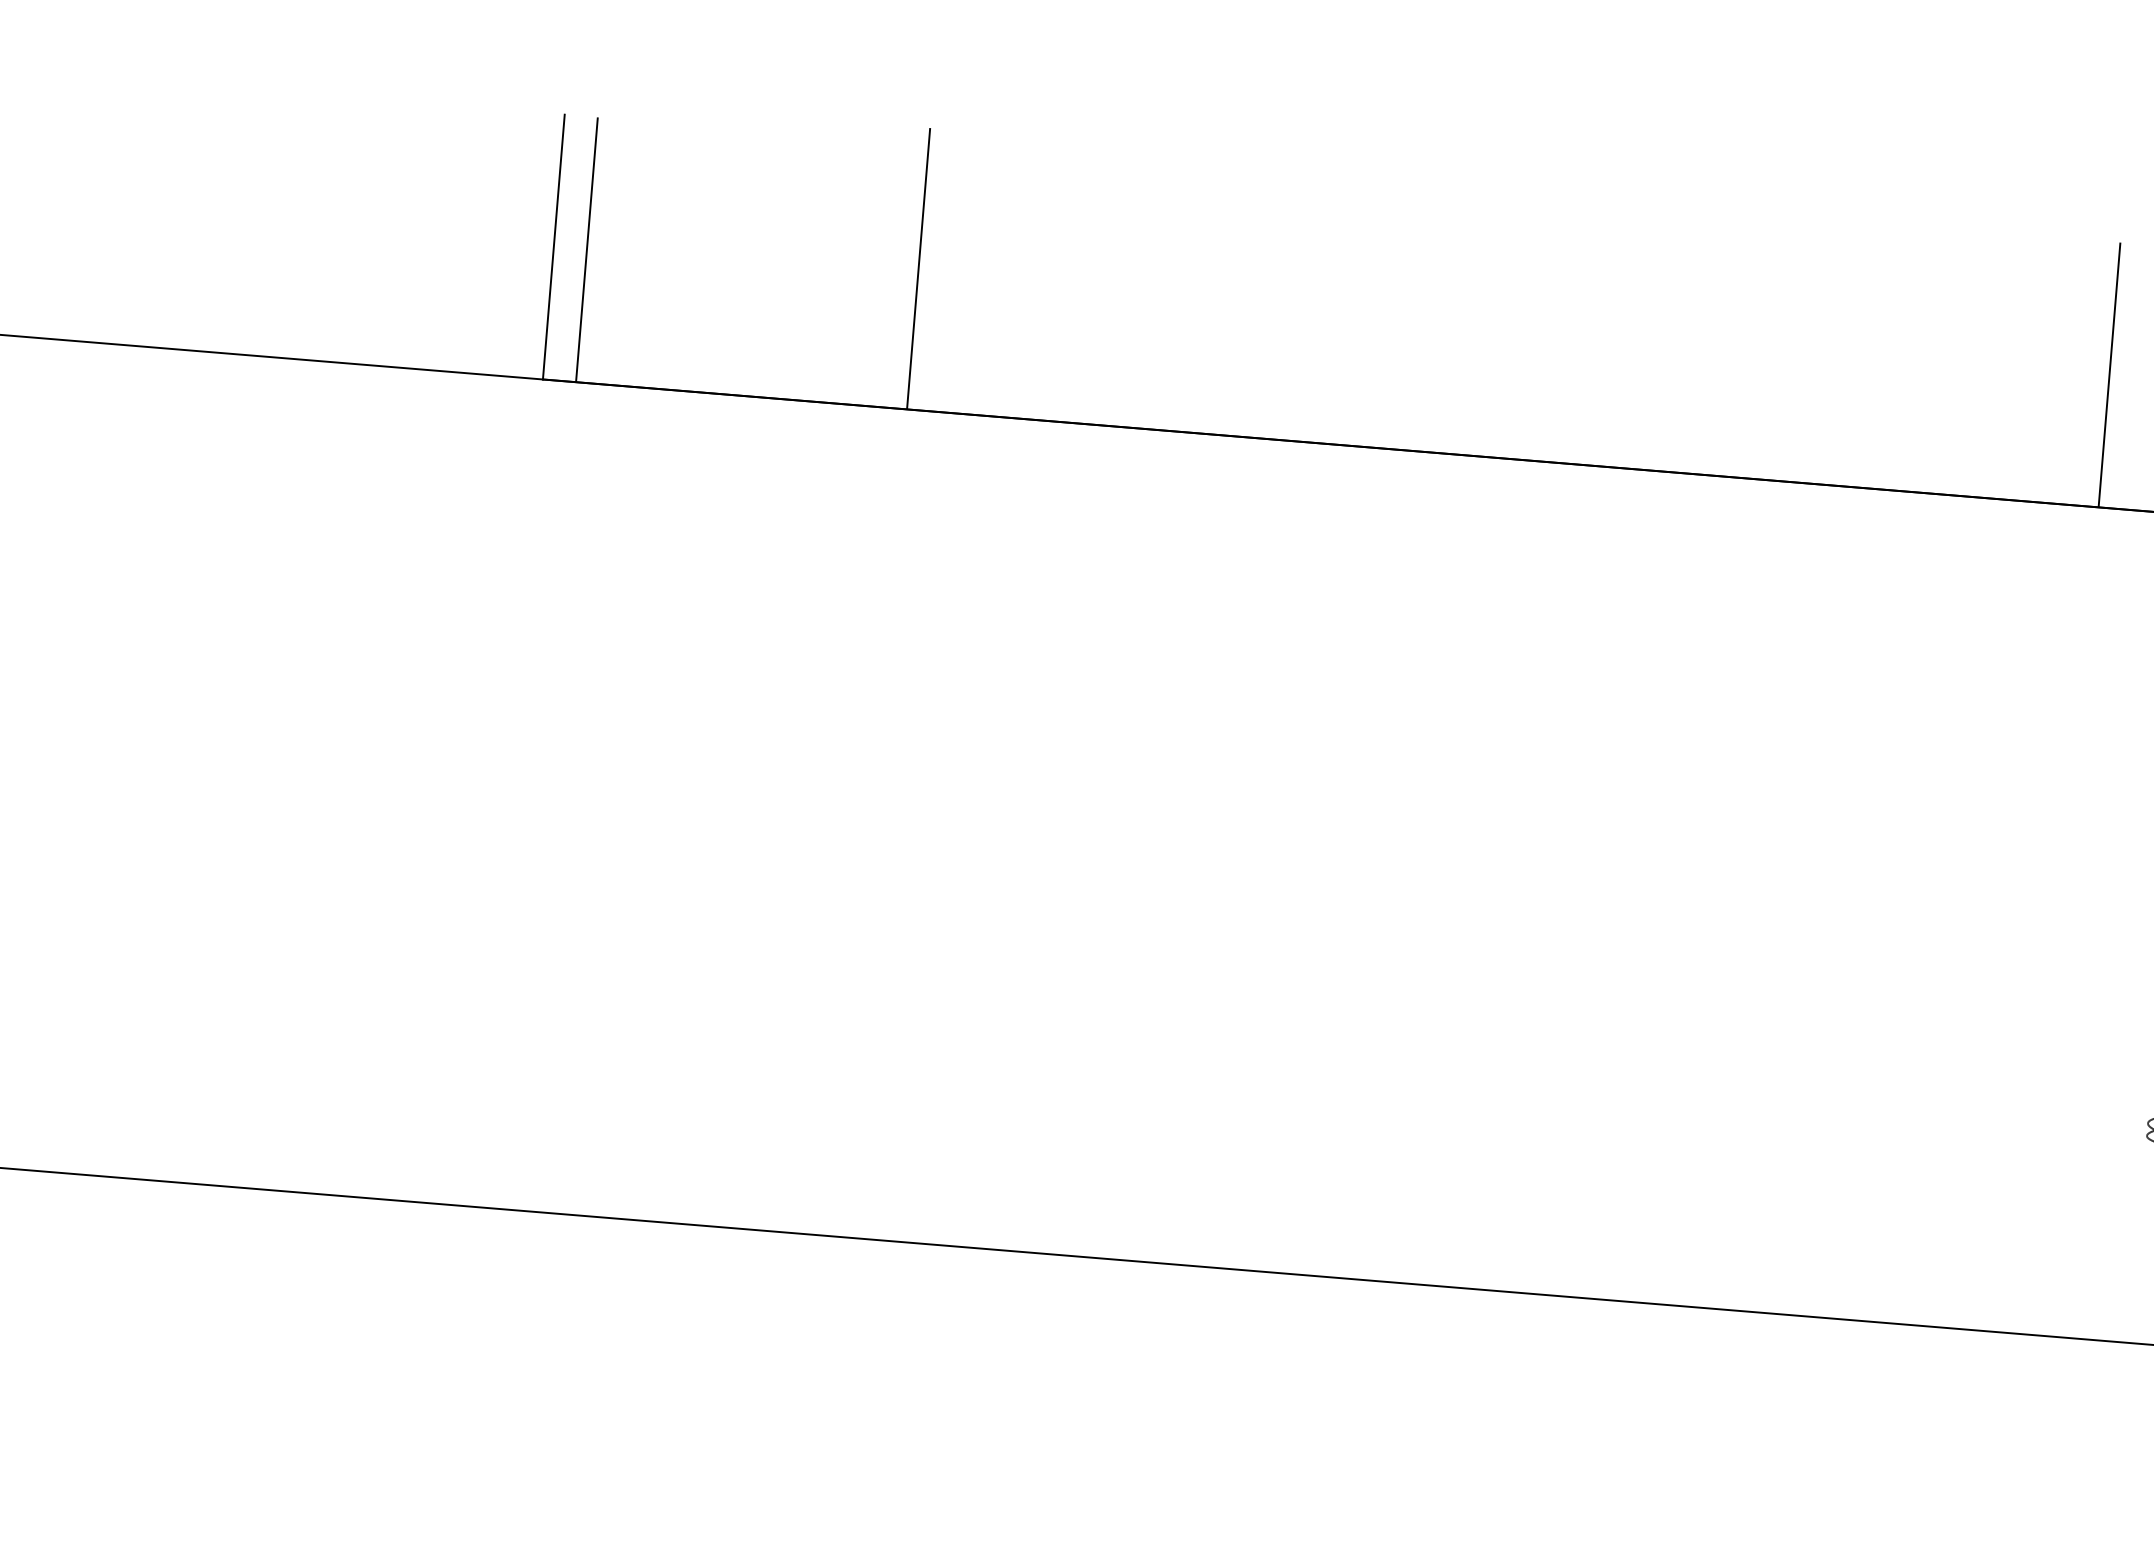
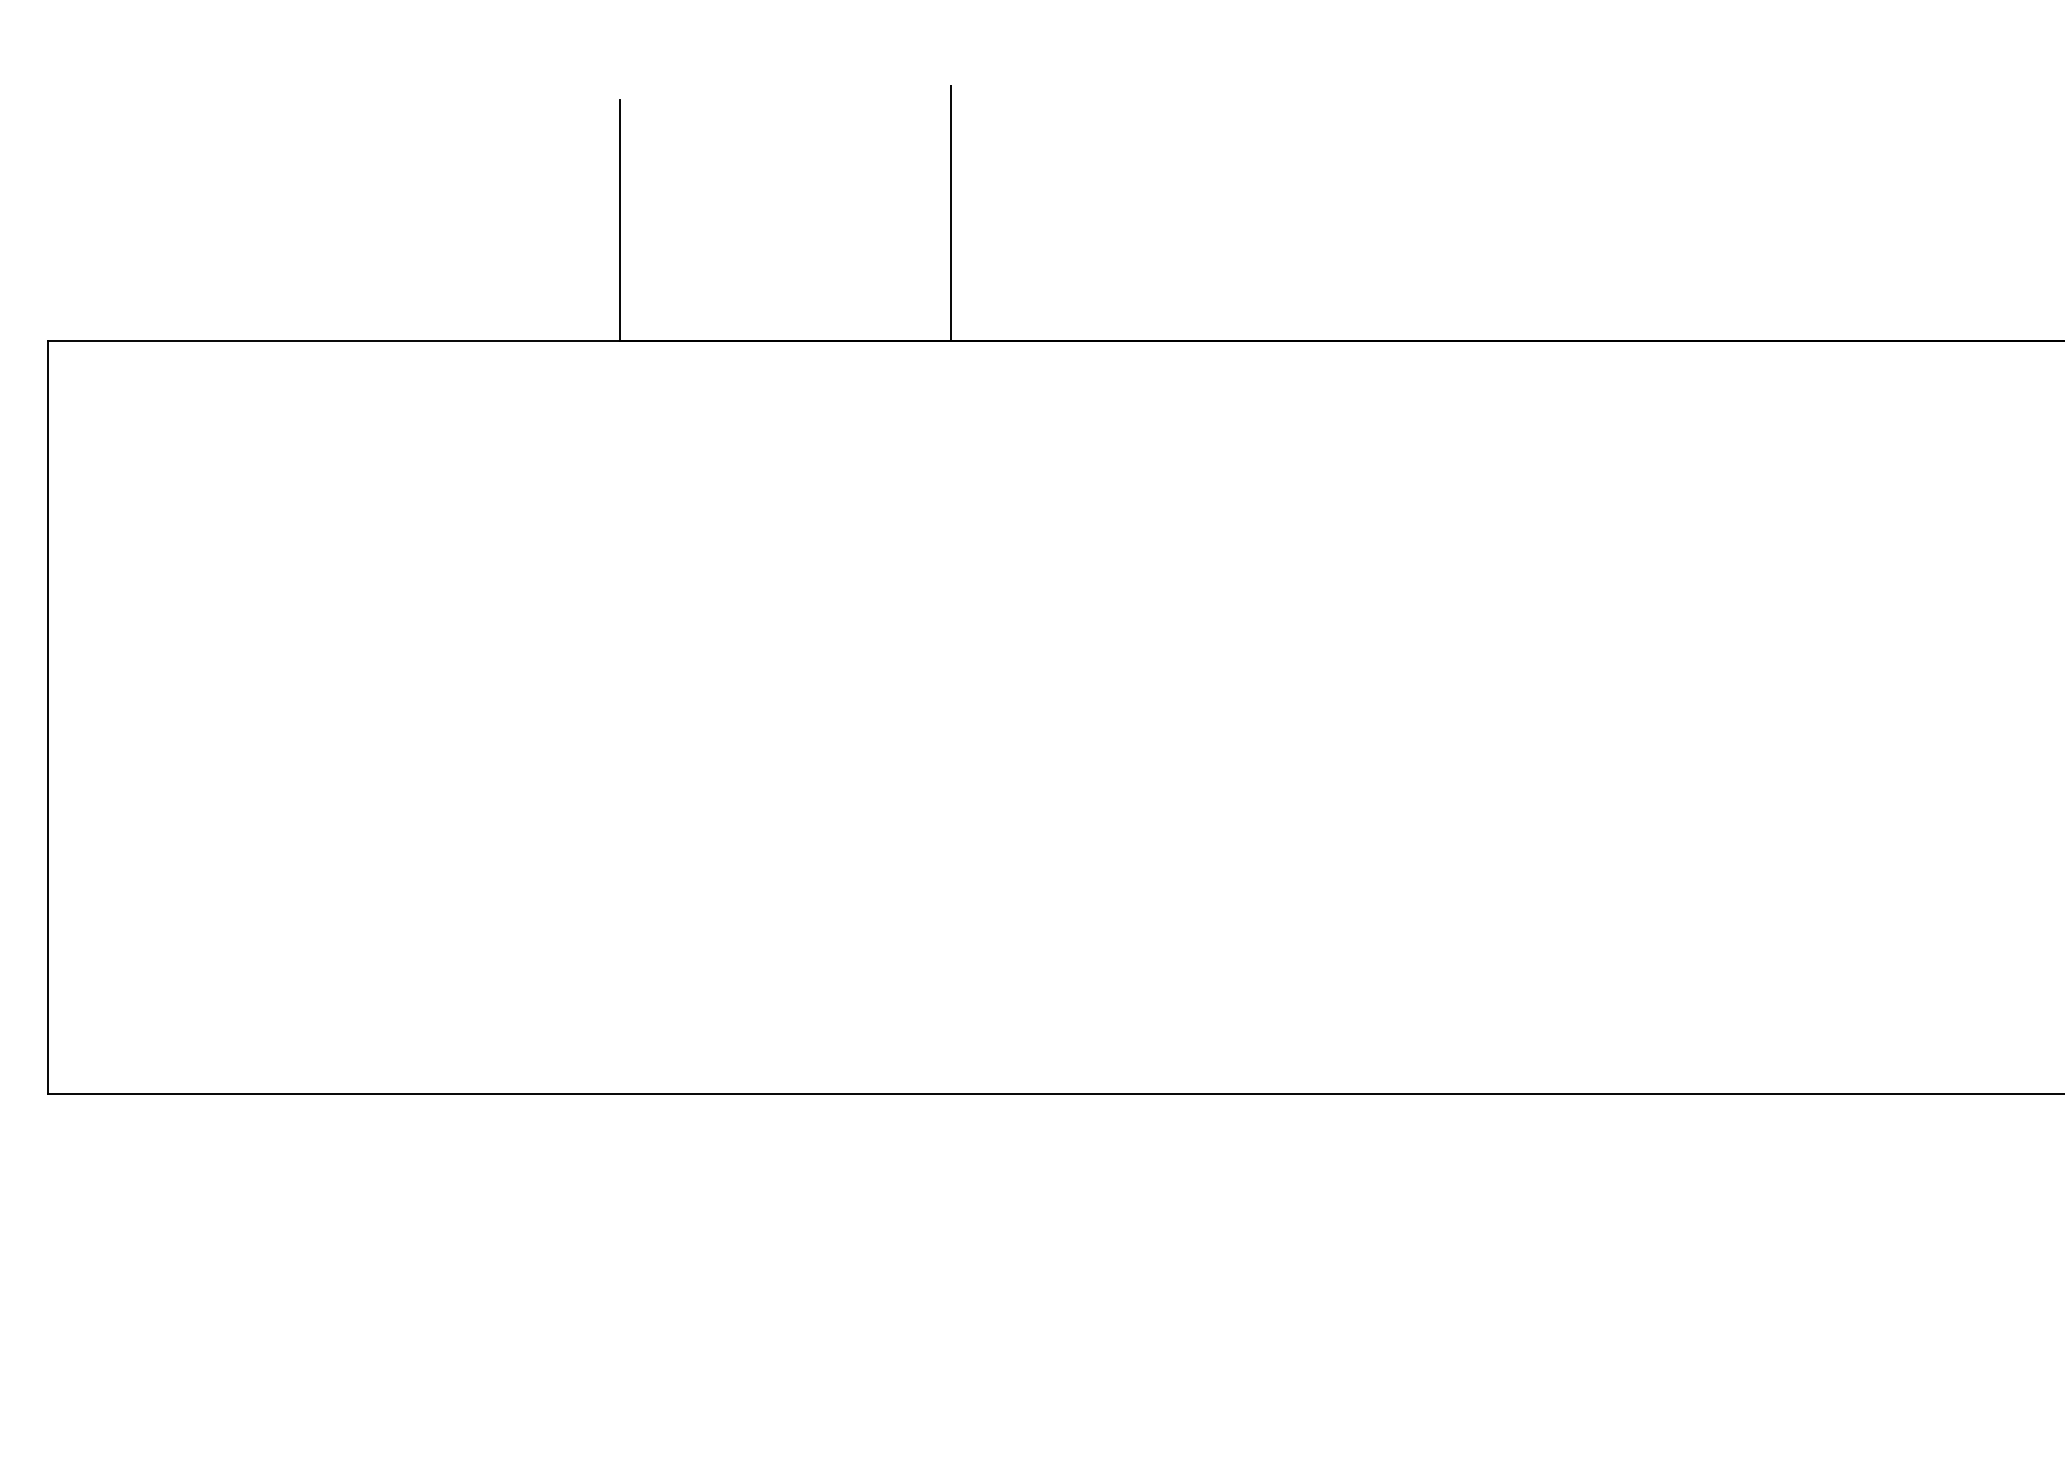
line: (586, 249) -> (649, 220), removed
line: (2109, 375) -> (2035, 220), removed

